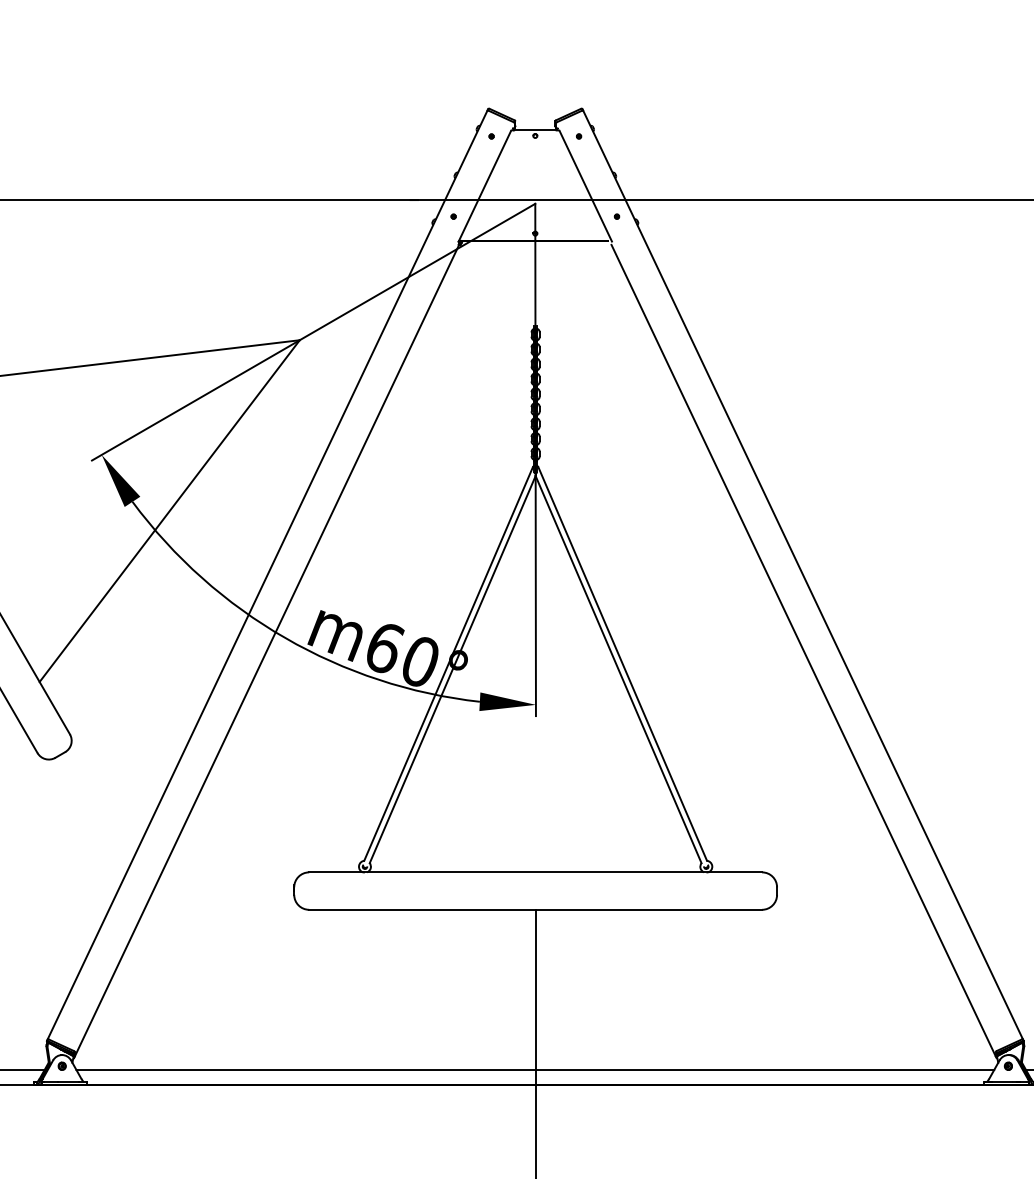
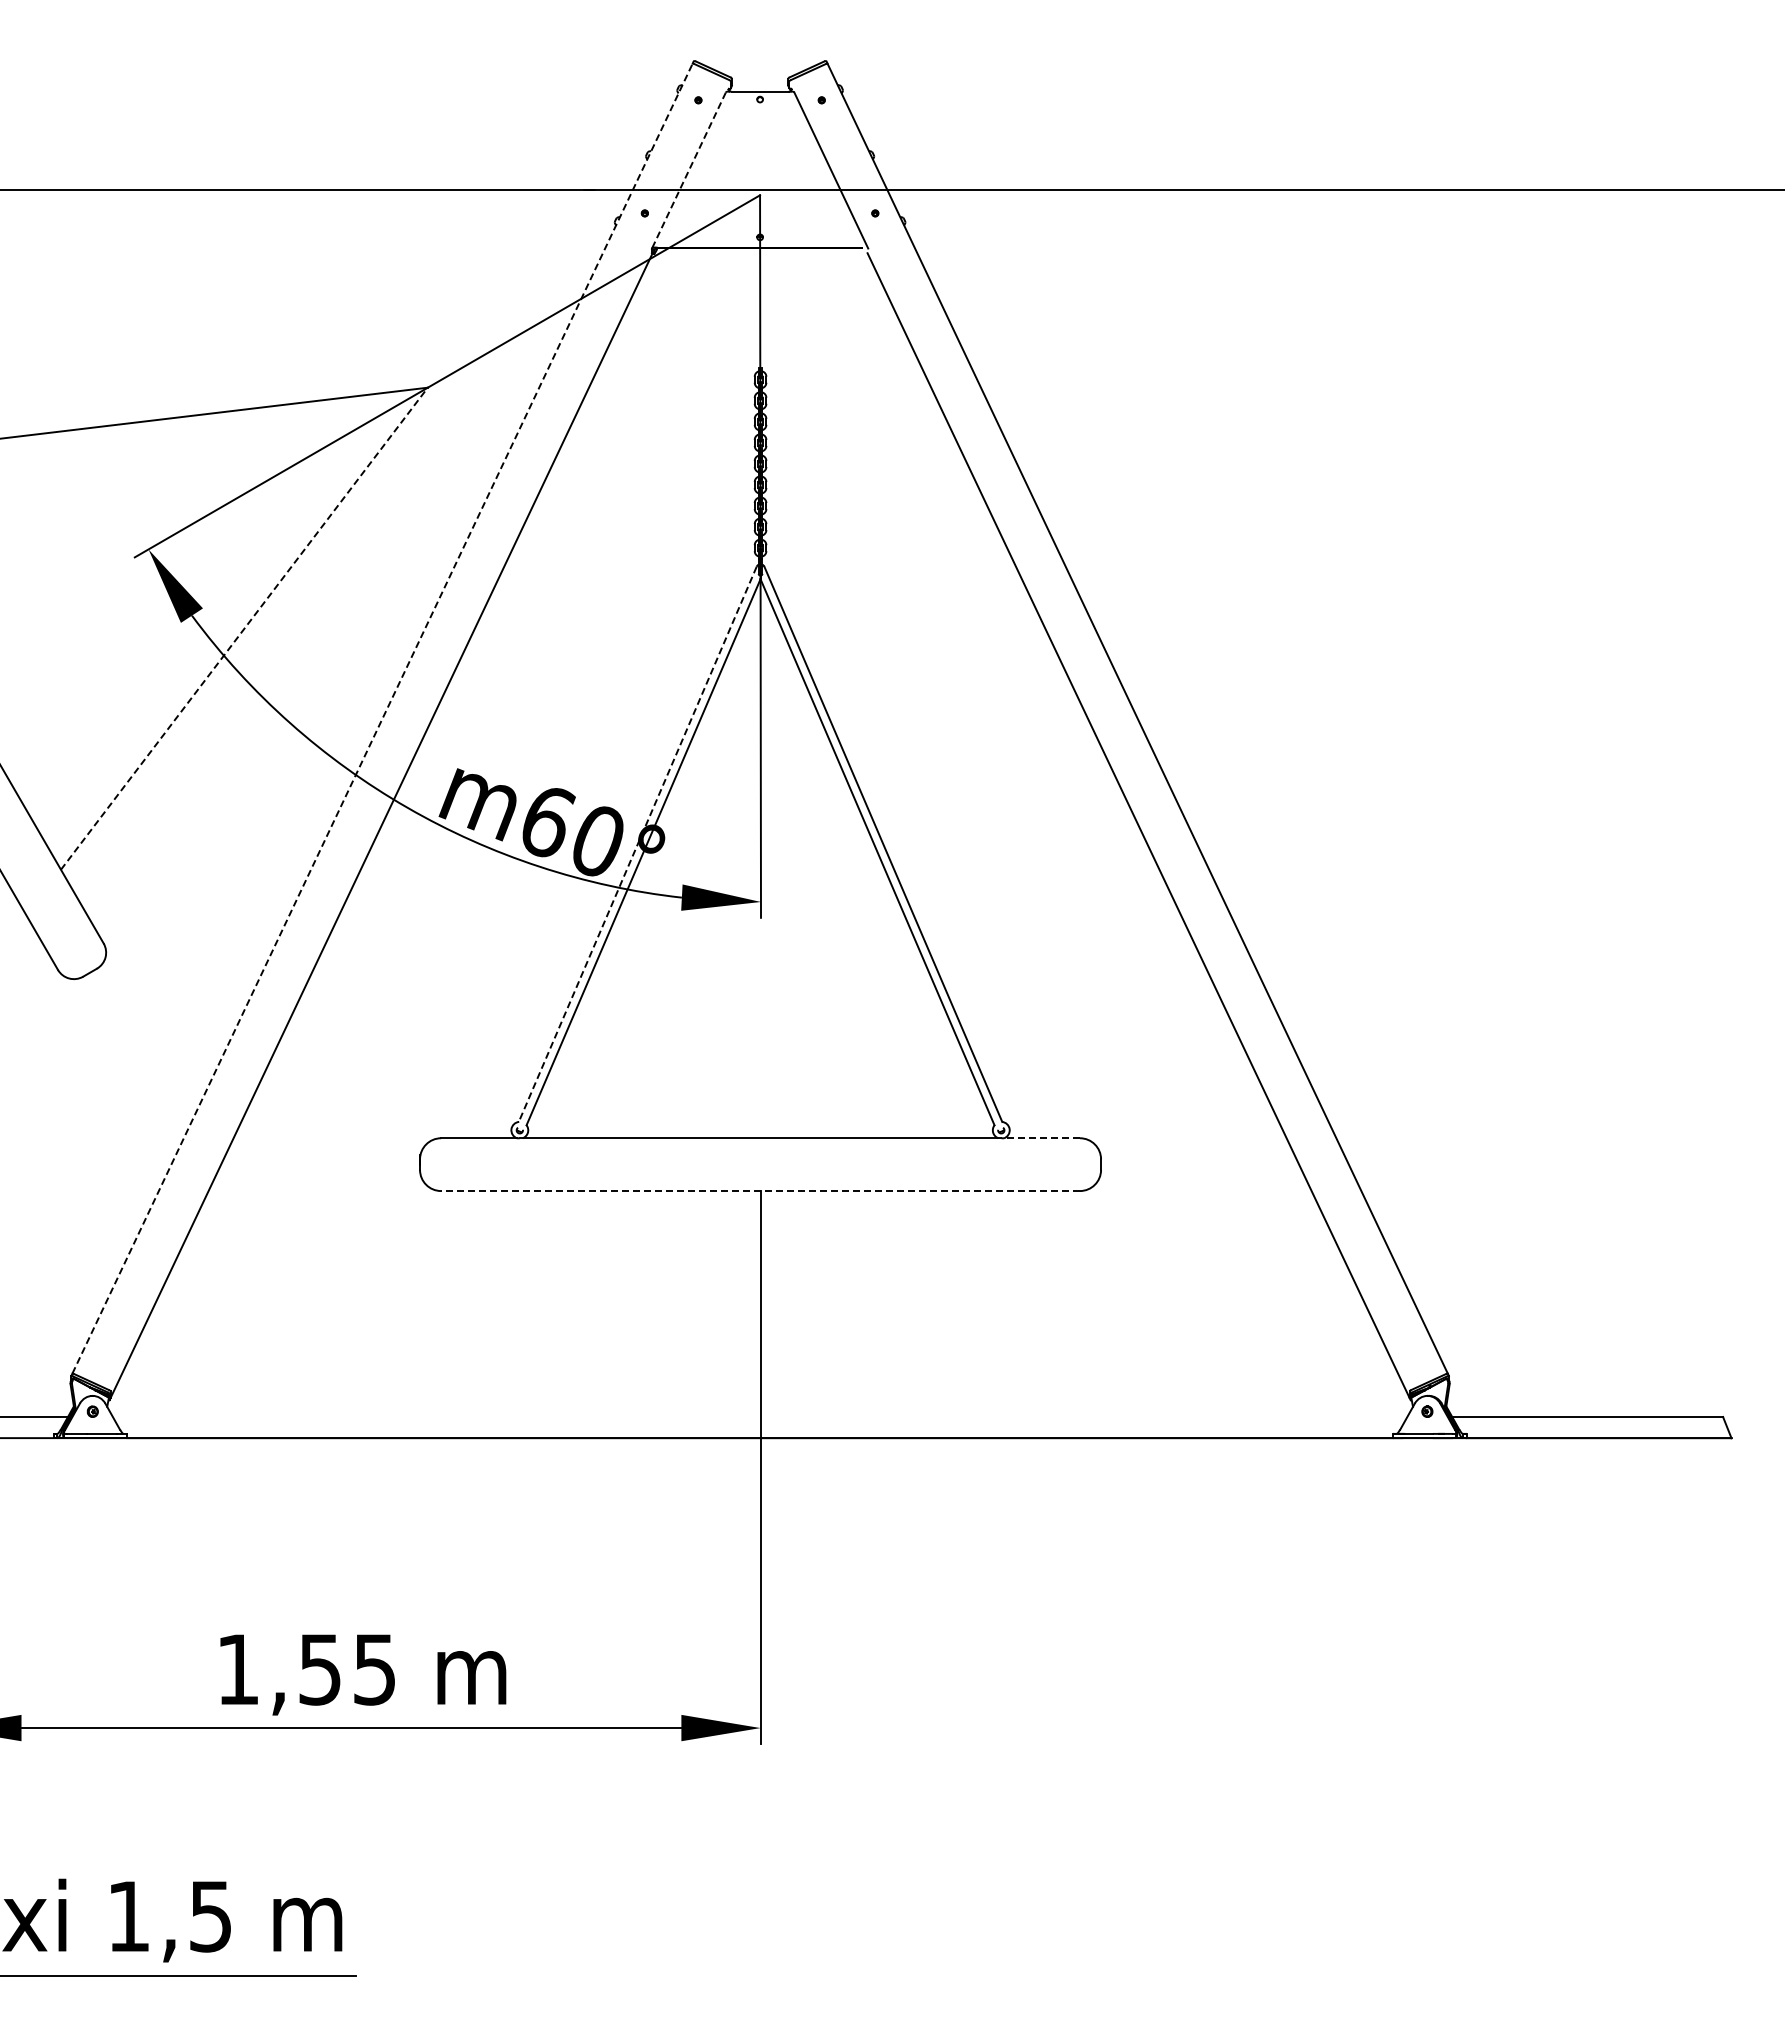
line: (484, 186) -> (688, 170), solid -> dashed
line: (169, 510) -> (244, 628), solid -> dashed
line: (267, 574) -> (382, 718), solid -> dashed
line: (448, 664) -> (637, 844), solid -> dashed
line: (735, 872) -> (1042, 1138), solid -> dashed
line: (535, 910) -> (760, 1191), solid -> dashed
line: (534, 1069) -> (759, 1416), removed

